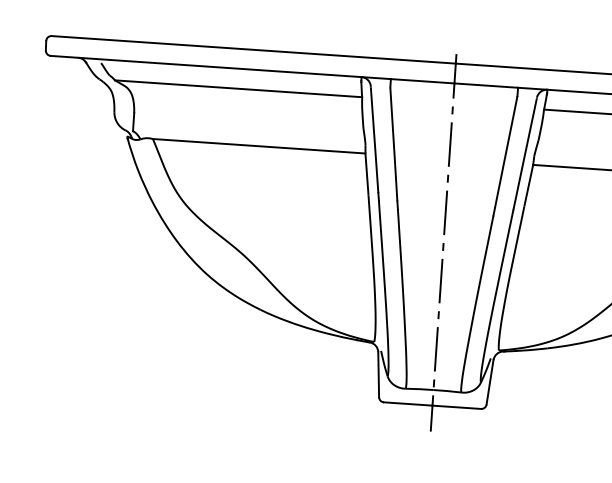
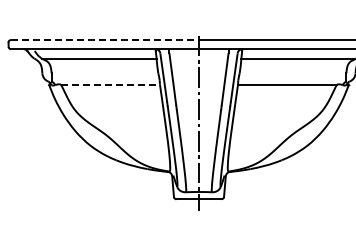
line: (254, 50) -> (105, 40), solid -> dashed
line: (261, 146) -> (111, 84), solid -> dashed

